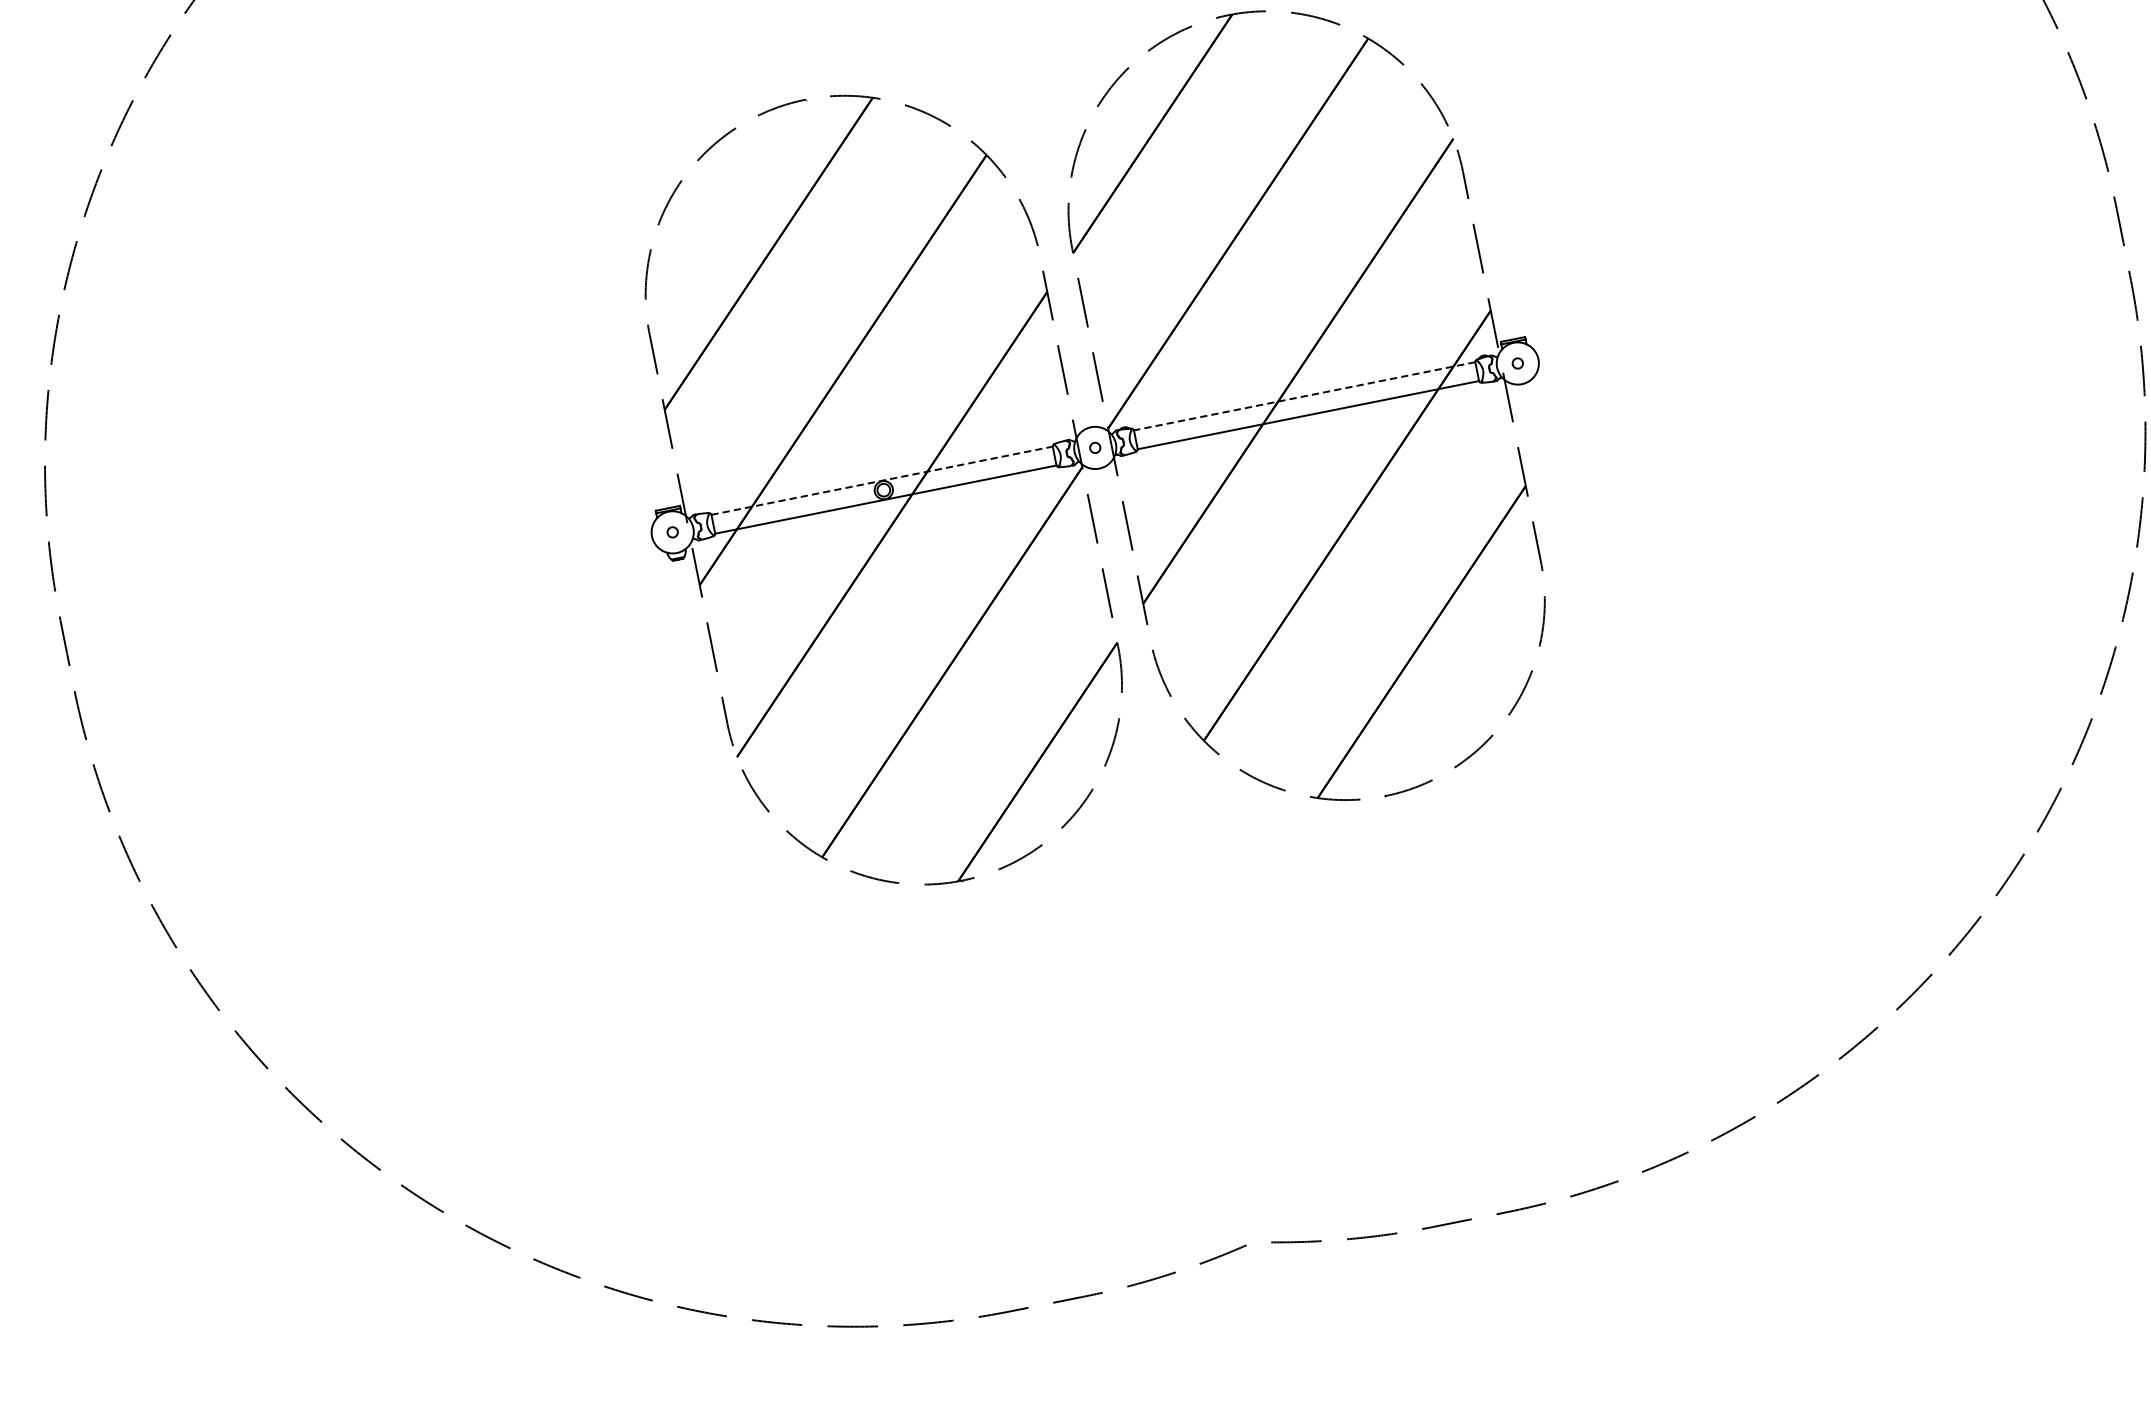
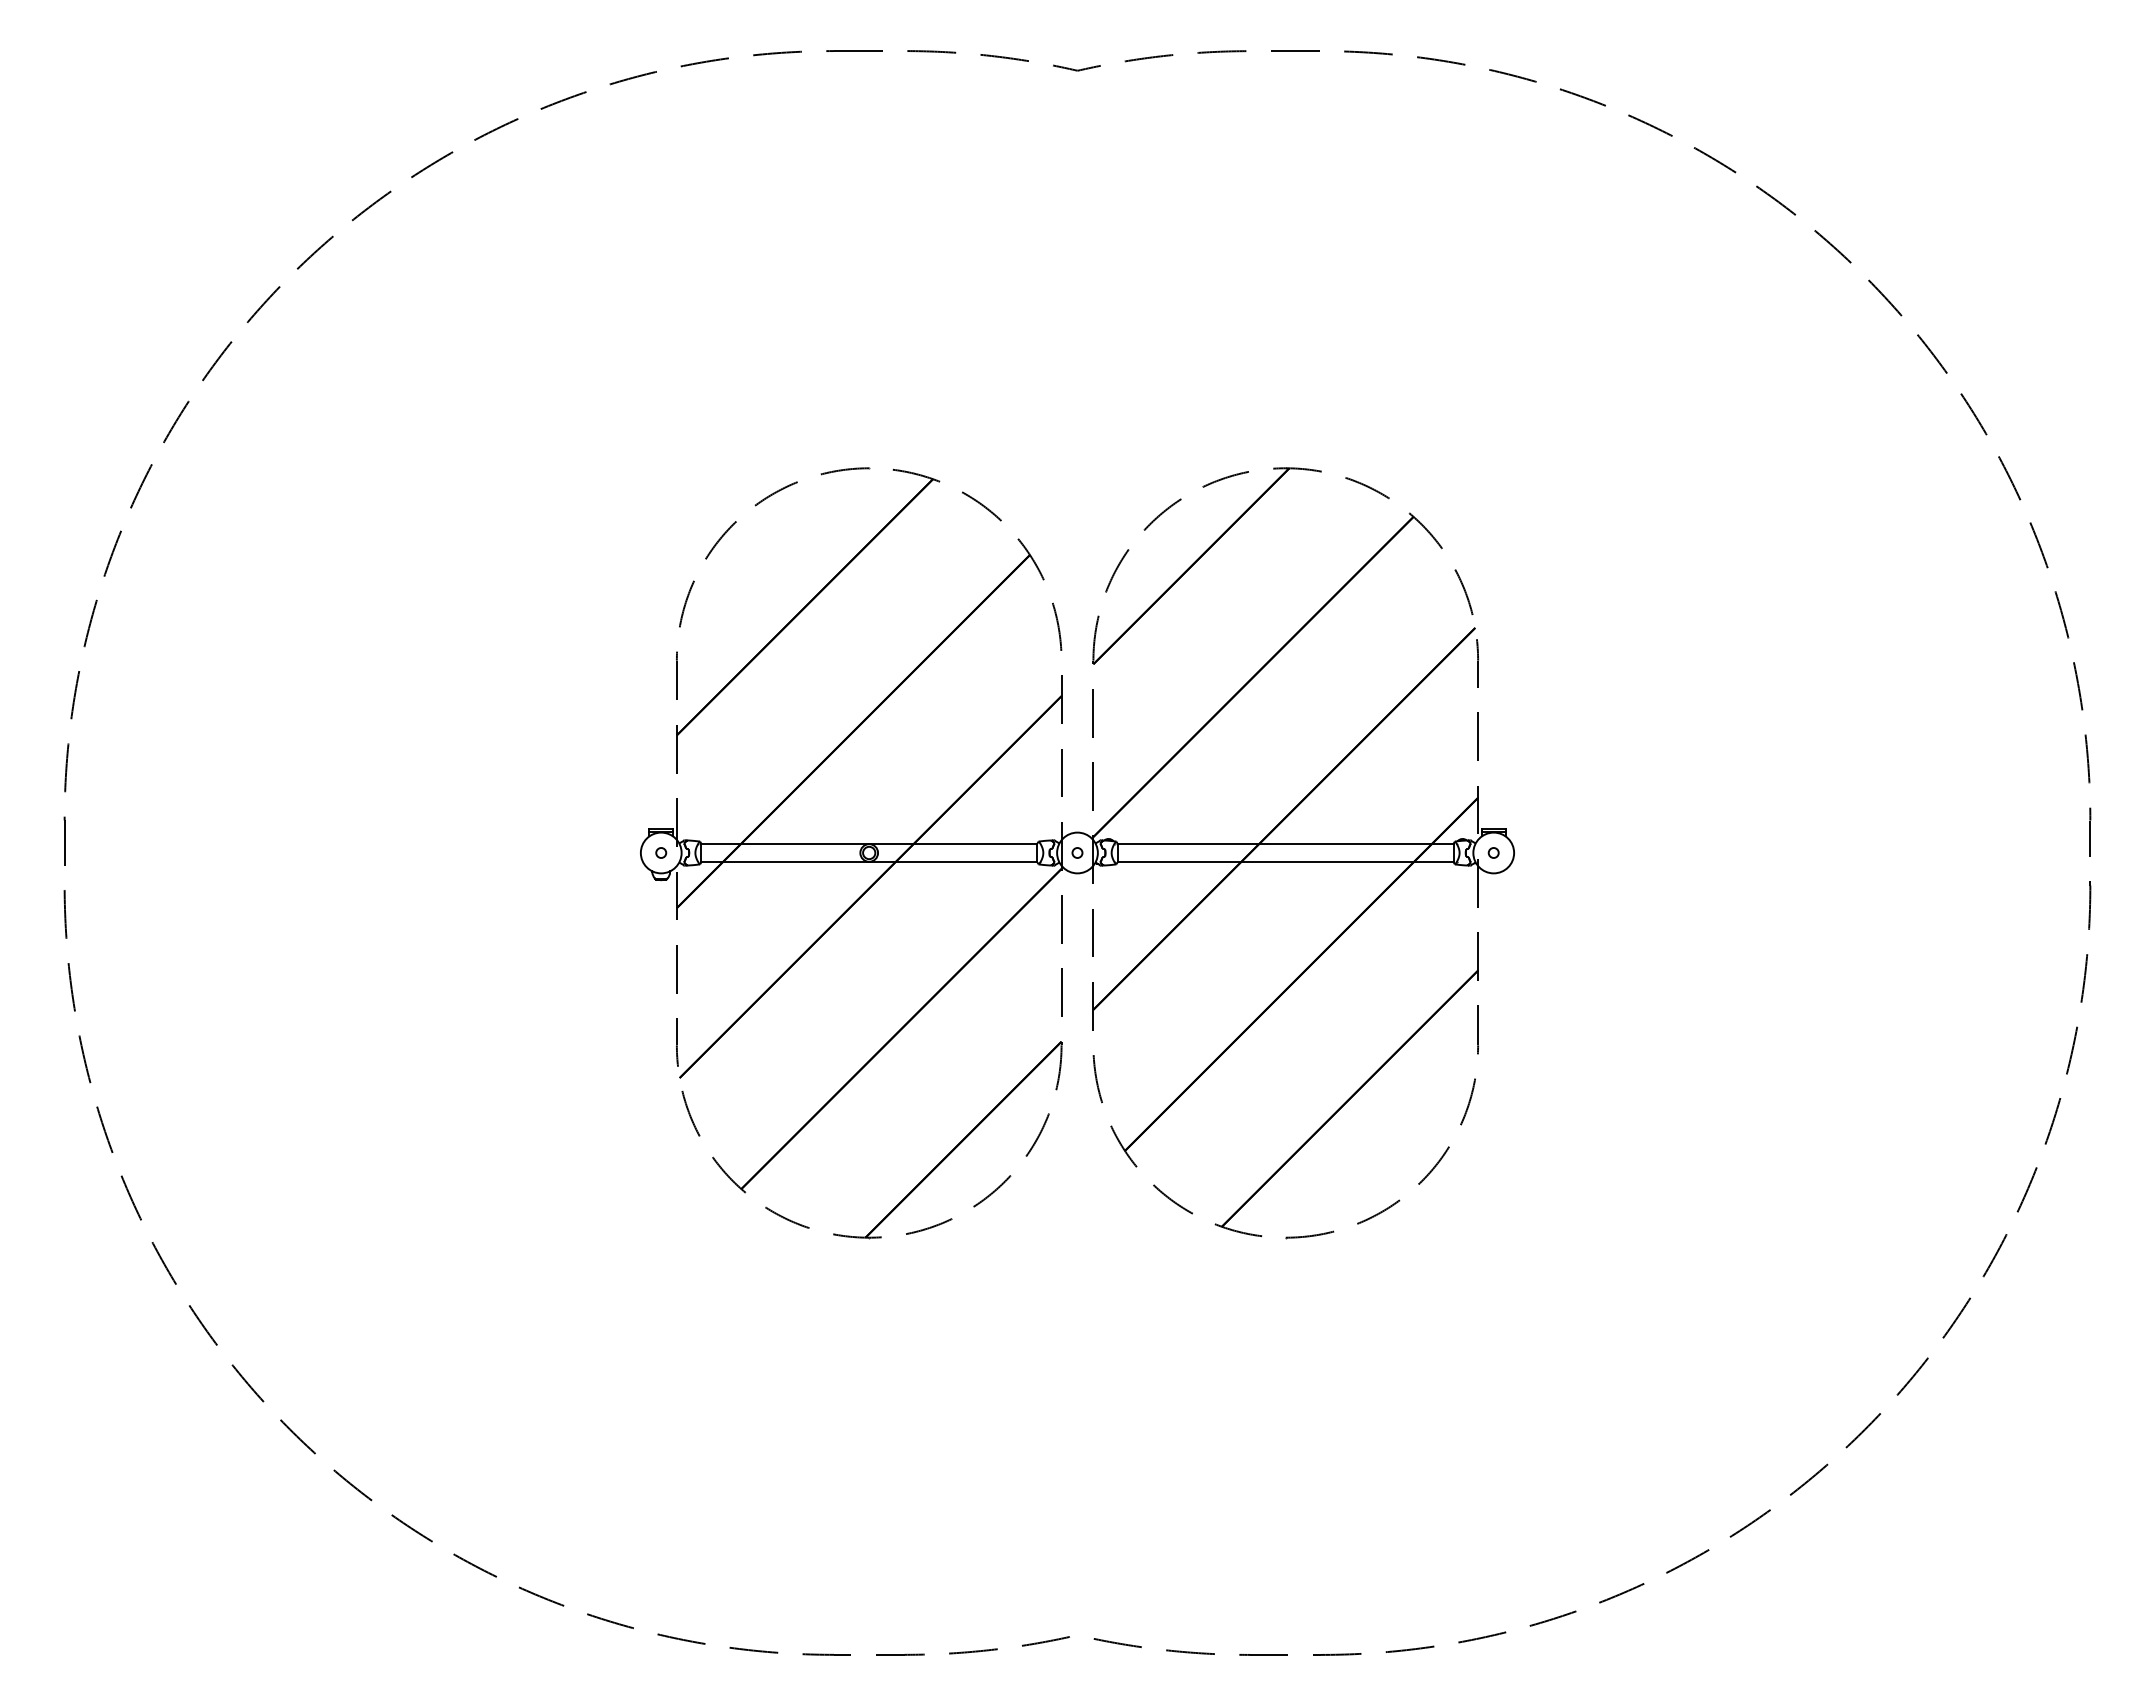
line: (1304, 396) -> (1285, 843), dashed -> solid
line: (882, 480) -> (869, 843), dashed -> solid

